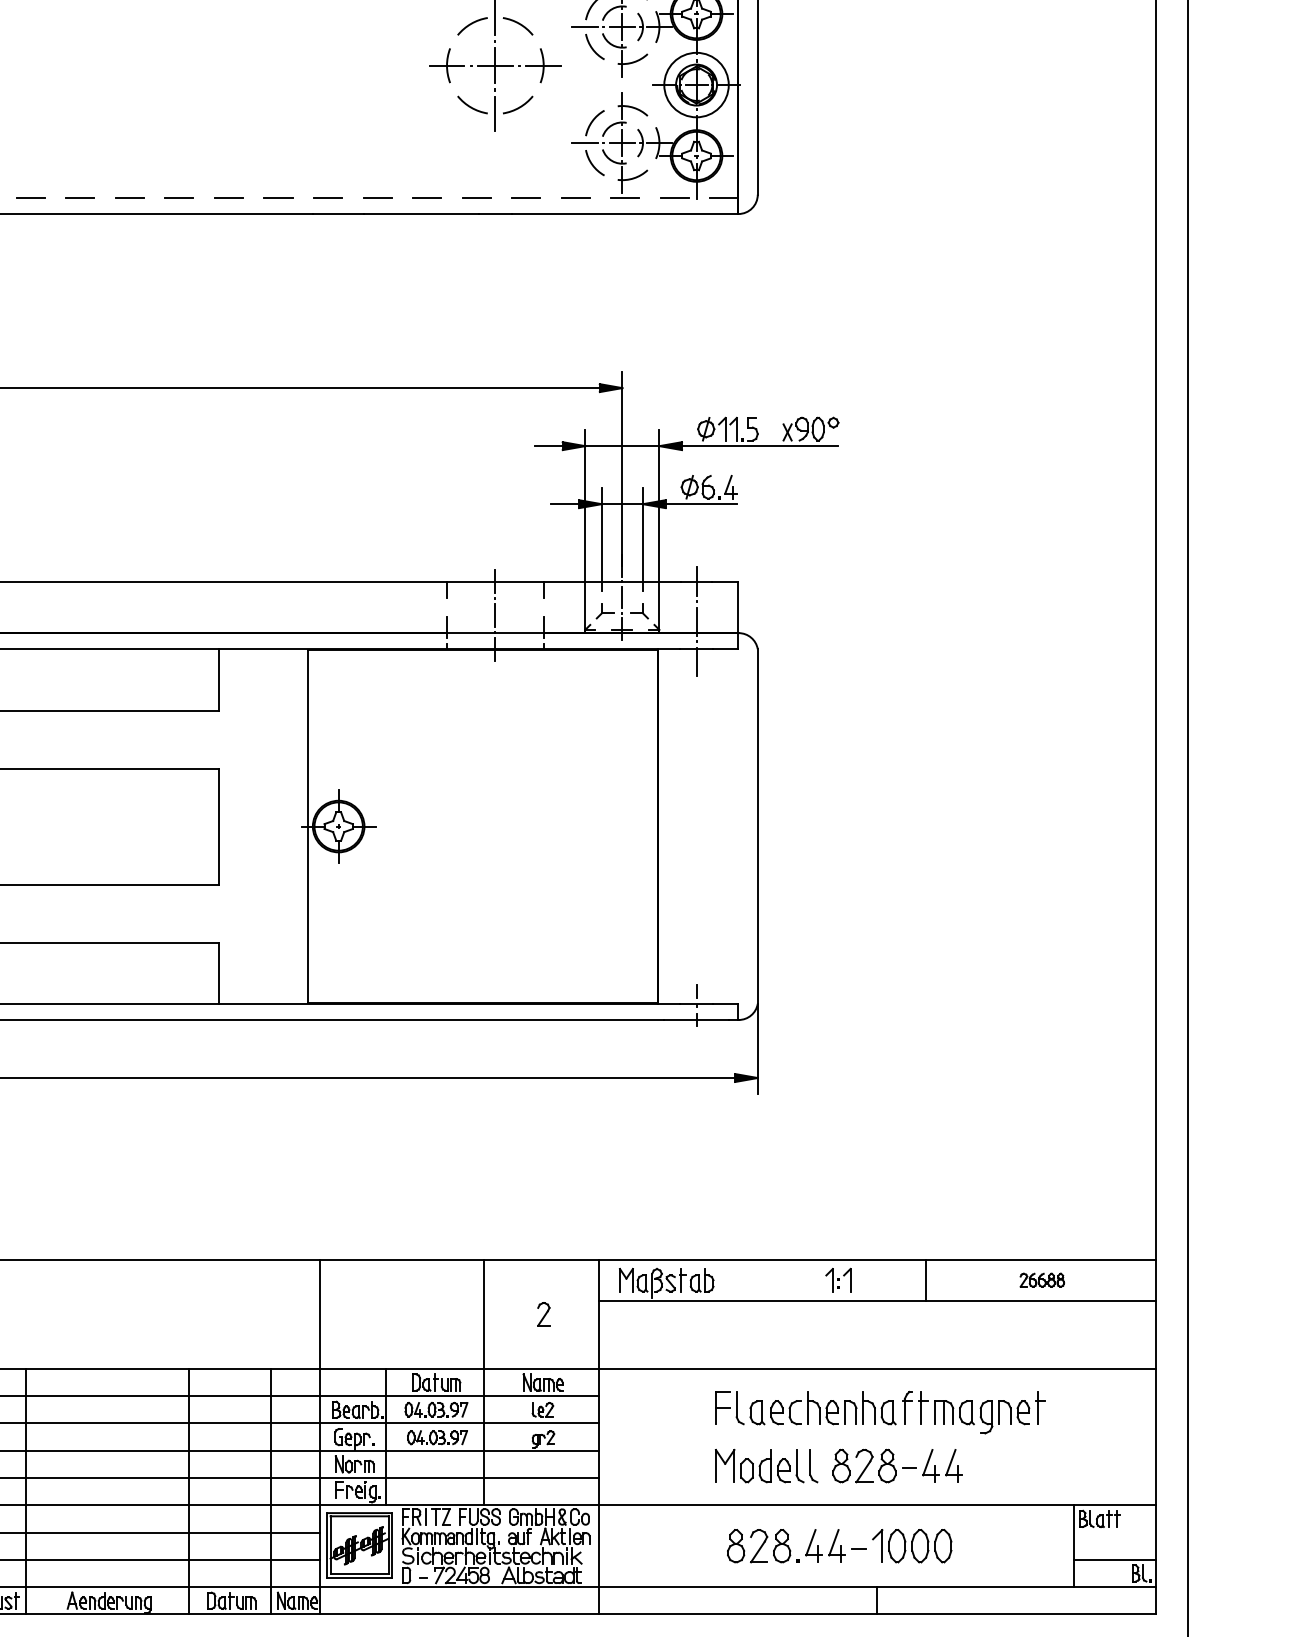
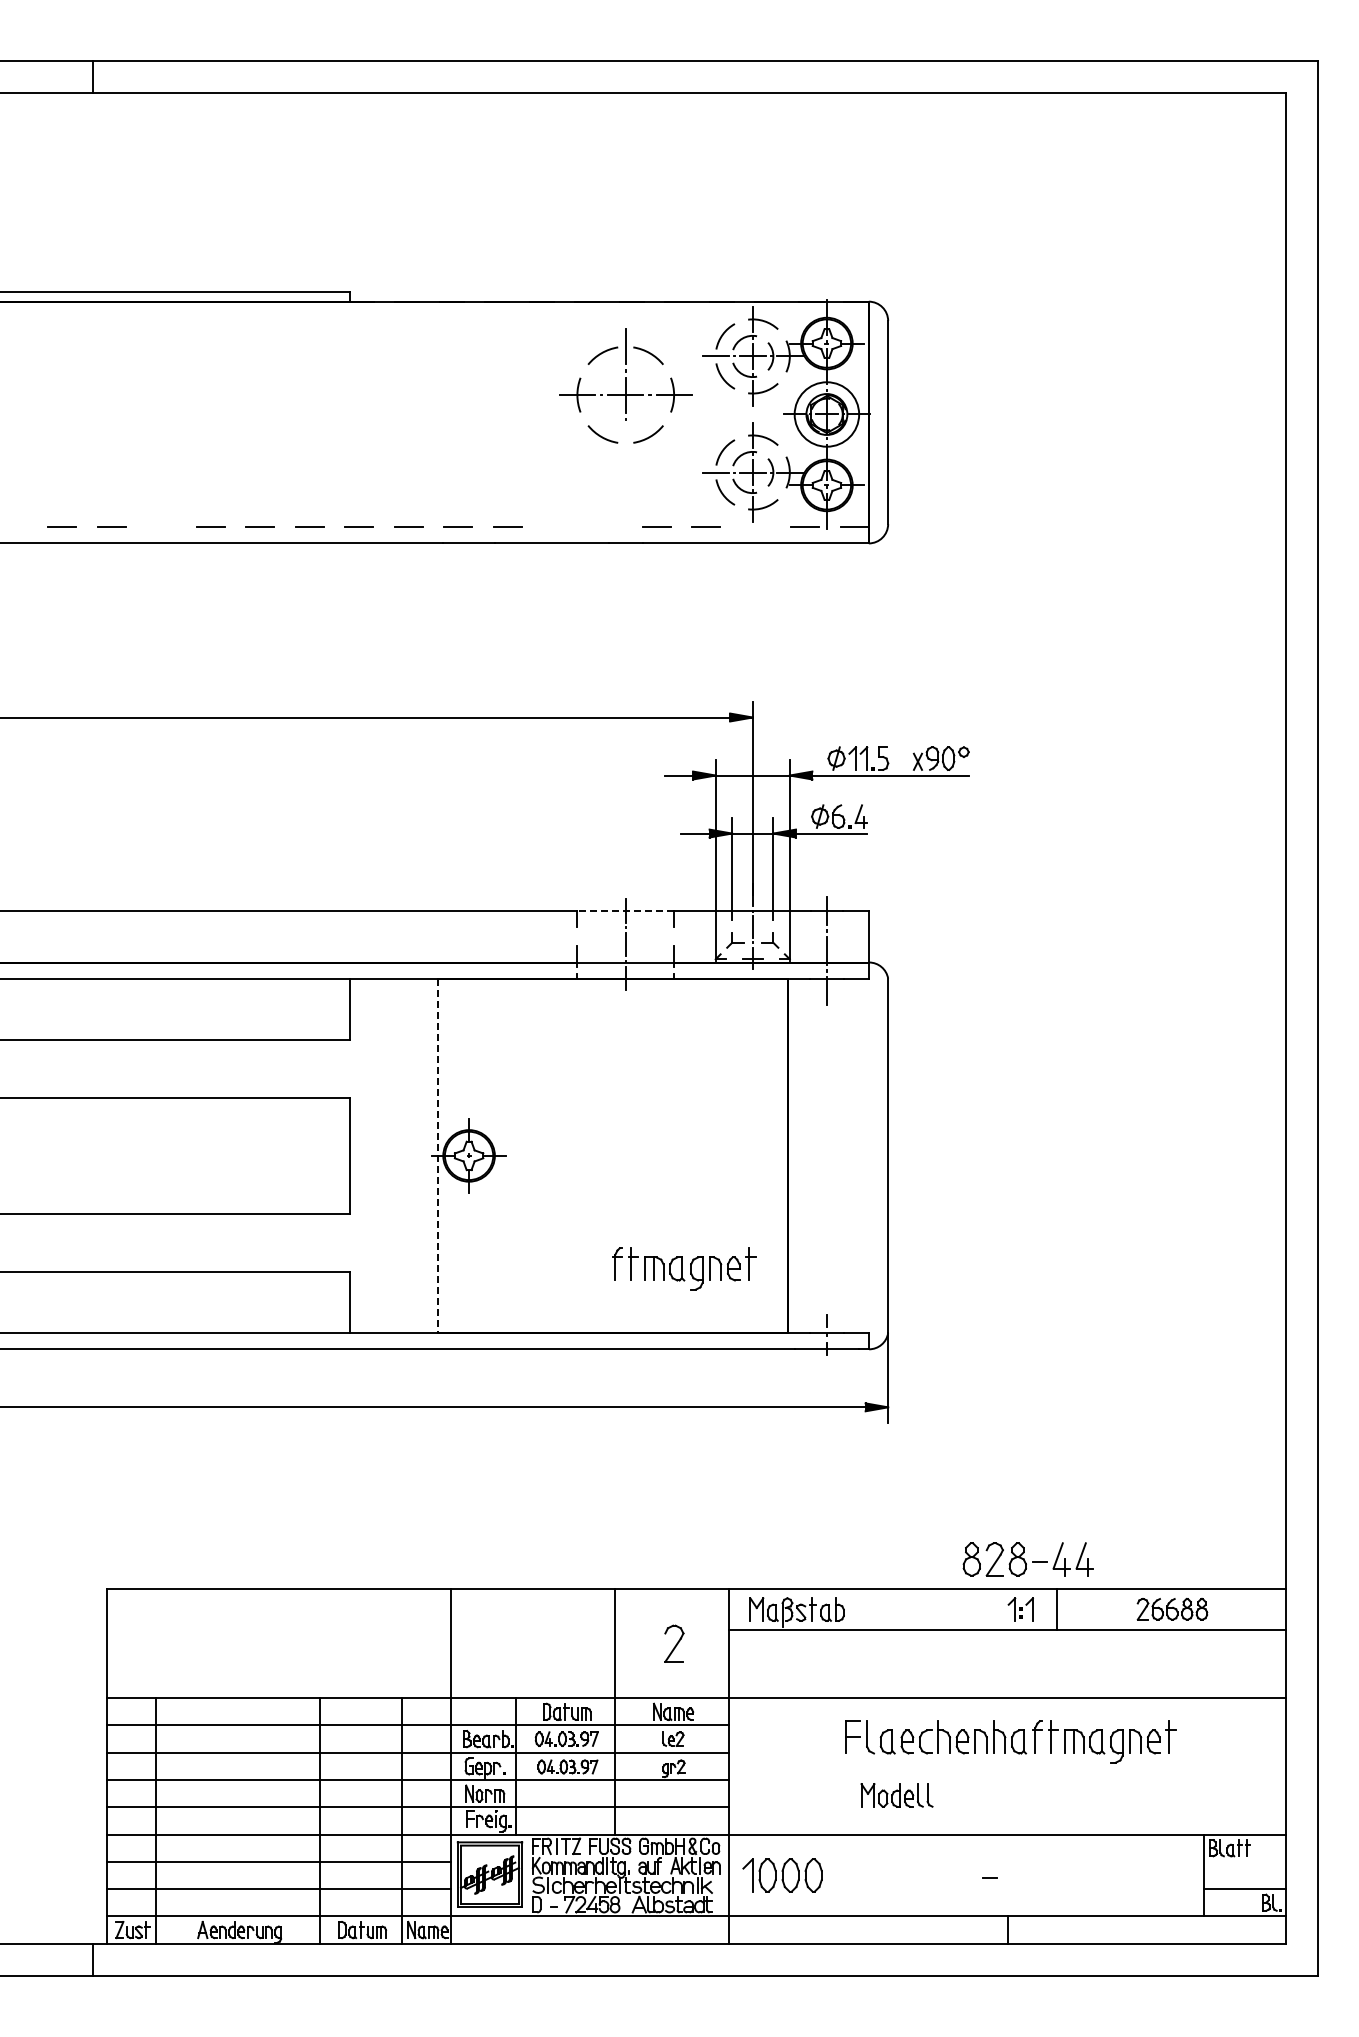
line: (495, 114) -> (625, 443), removed
line: (427, 197) -> (557, 526), removed
line: (31, 198) -> (161, 527), removed
line: (477, 198) -> (607, 527), removed
line: (625, 198) -> (755, 527), removed
line: (495, 581) -> (625, 910), solid -> dashed
line: (308, 826) -> (438, 1155), solid -> dashed
part: (554, 939) -> (684, 1268), added
part: (838, 1280) -> (1020, 1609), moved
part: (1042, 1280) -> (1172, 1609), size x1.6
part: (543, 1314) -> (673, 1643), size x1.6
part: (766, 1466) -> (896, 1795), size x0.7
part: (897, 1466) -> (1027, 1559), moved
part: (786, 1546) -> (916, 1875), removed
part: (912, 1546) -> (782, 1875), moved

